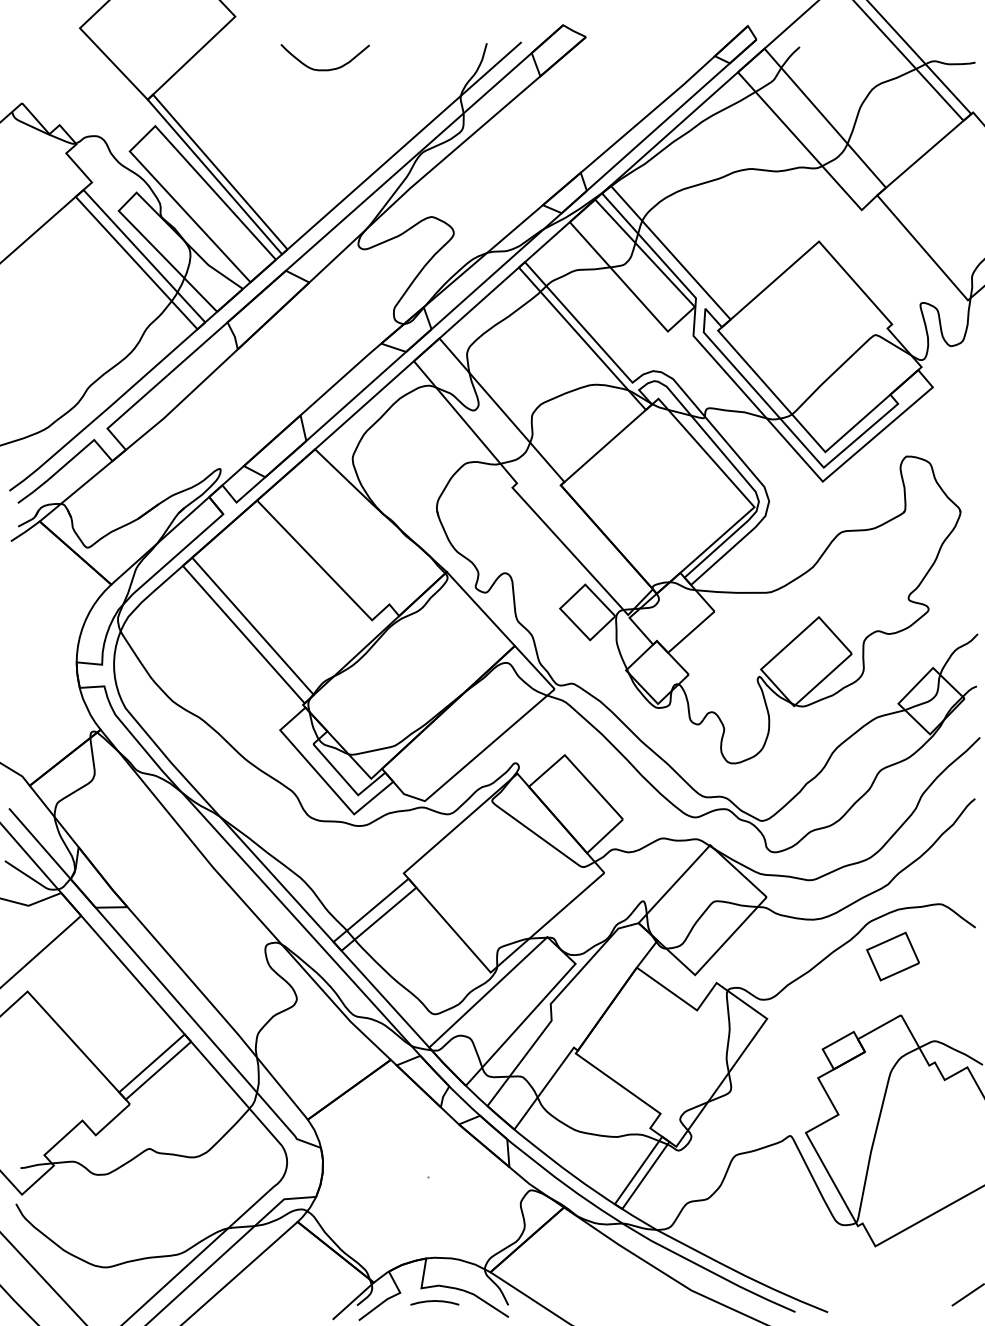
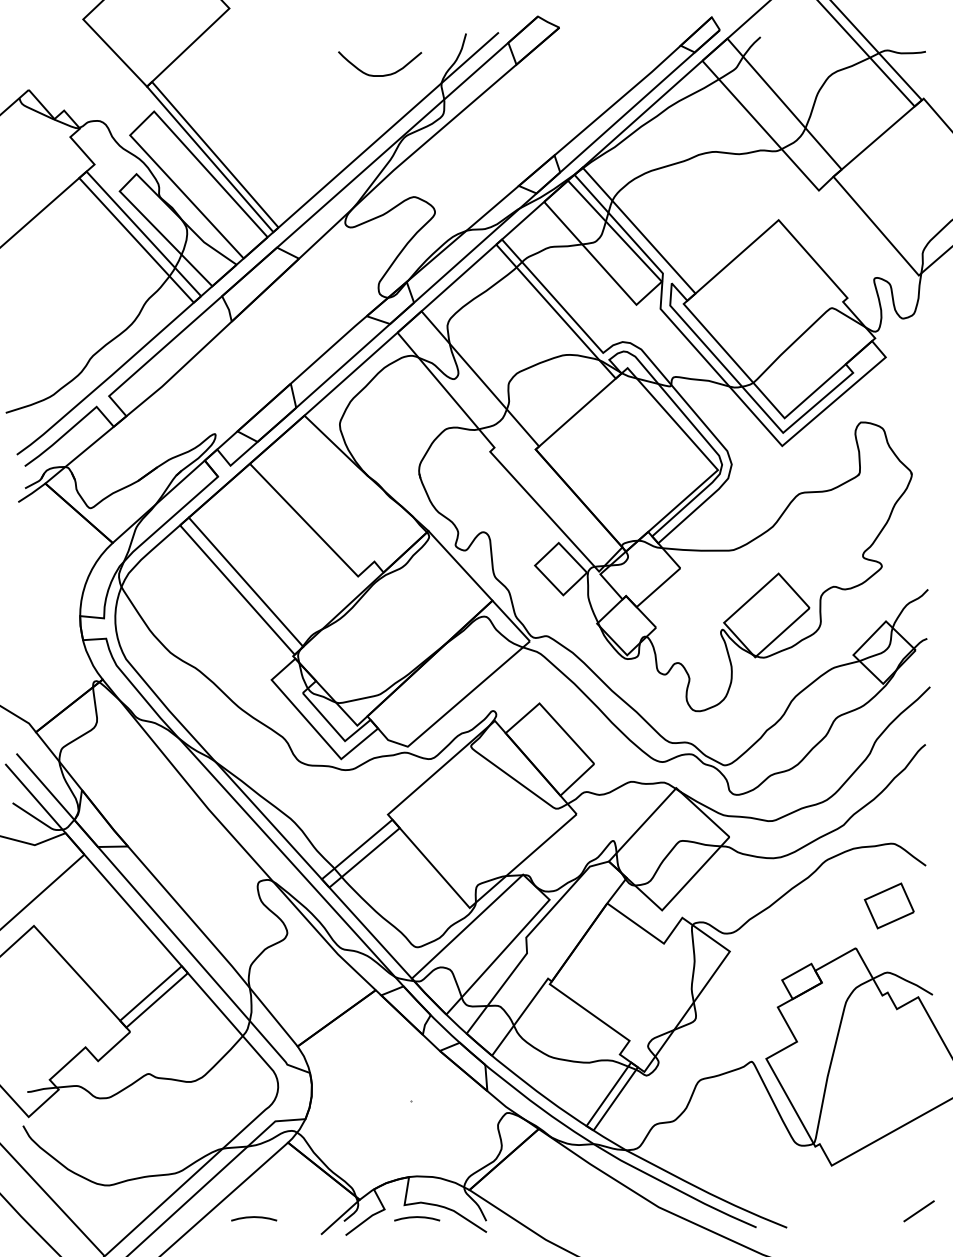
curve: (329, 68) -> (384, 74), moved
part: (892, 956) -> (888, 905), moved
curve: (261, 1301) -> (254, 1217), added

